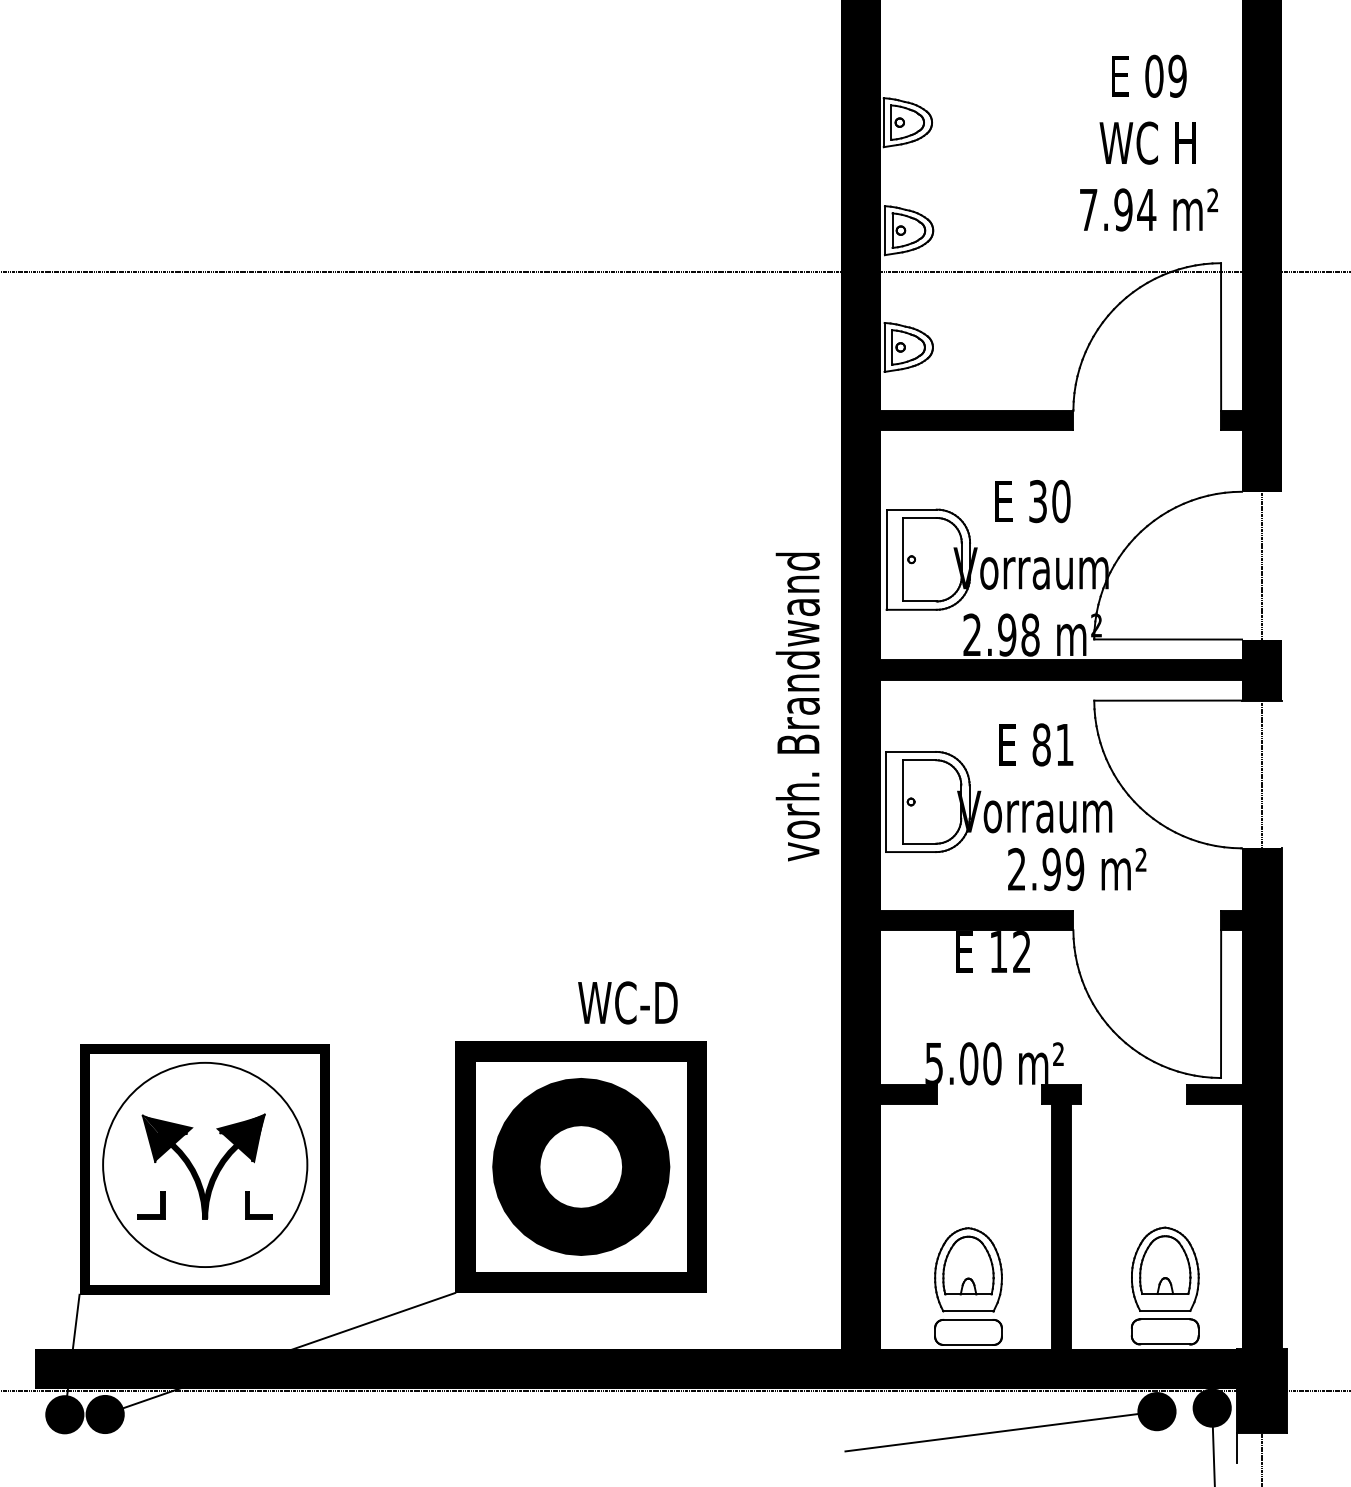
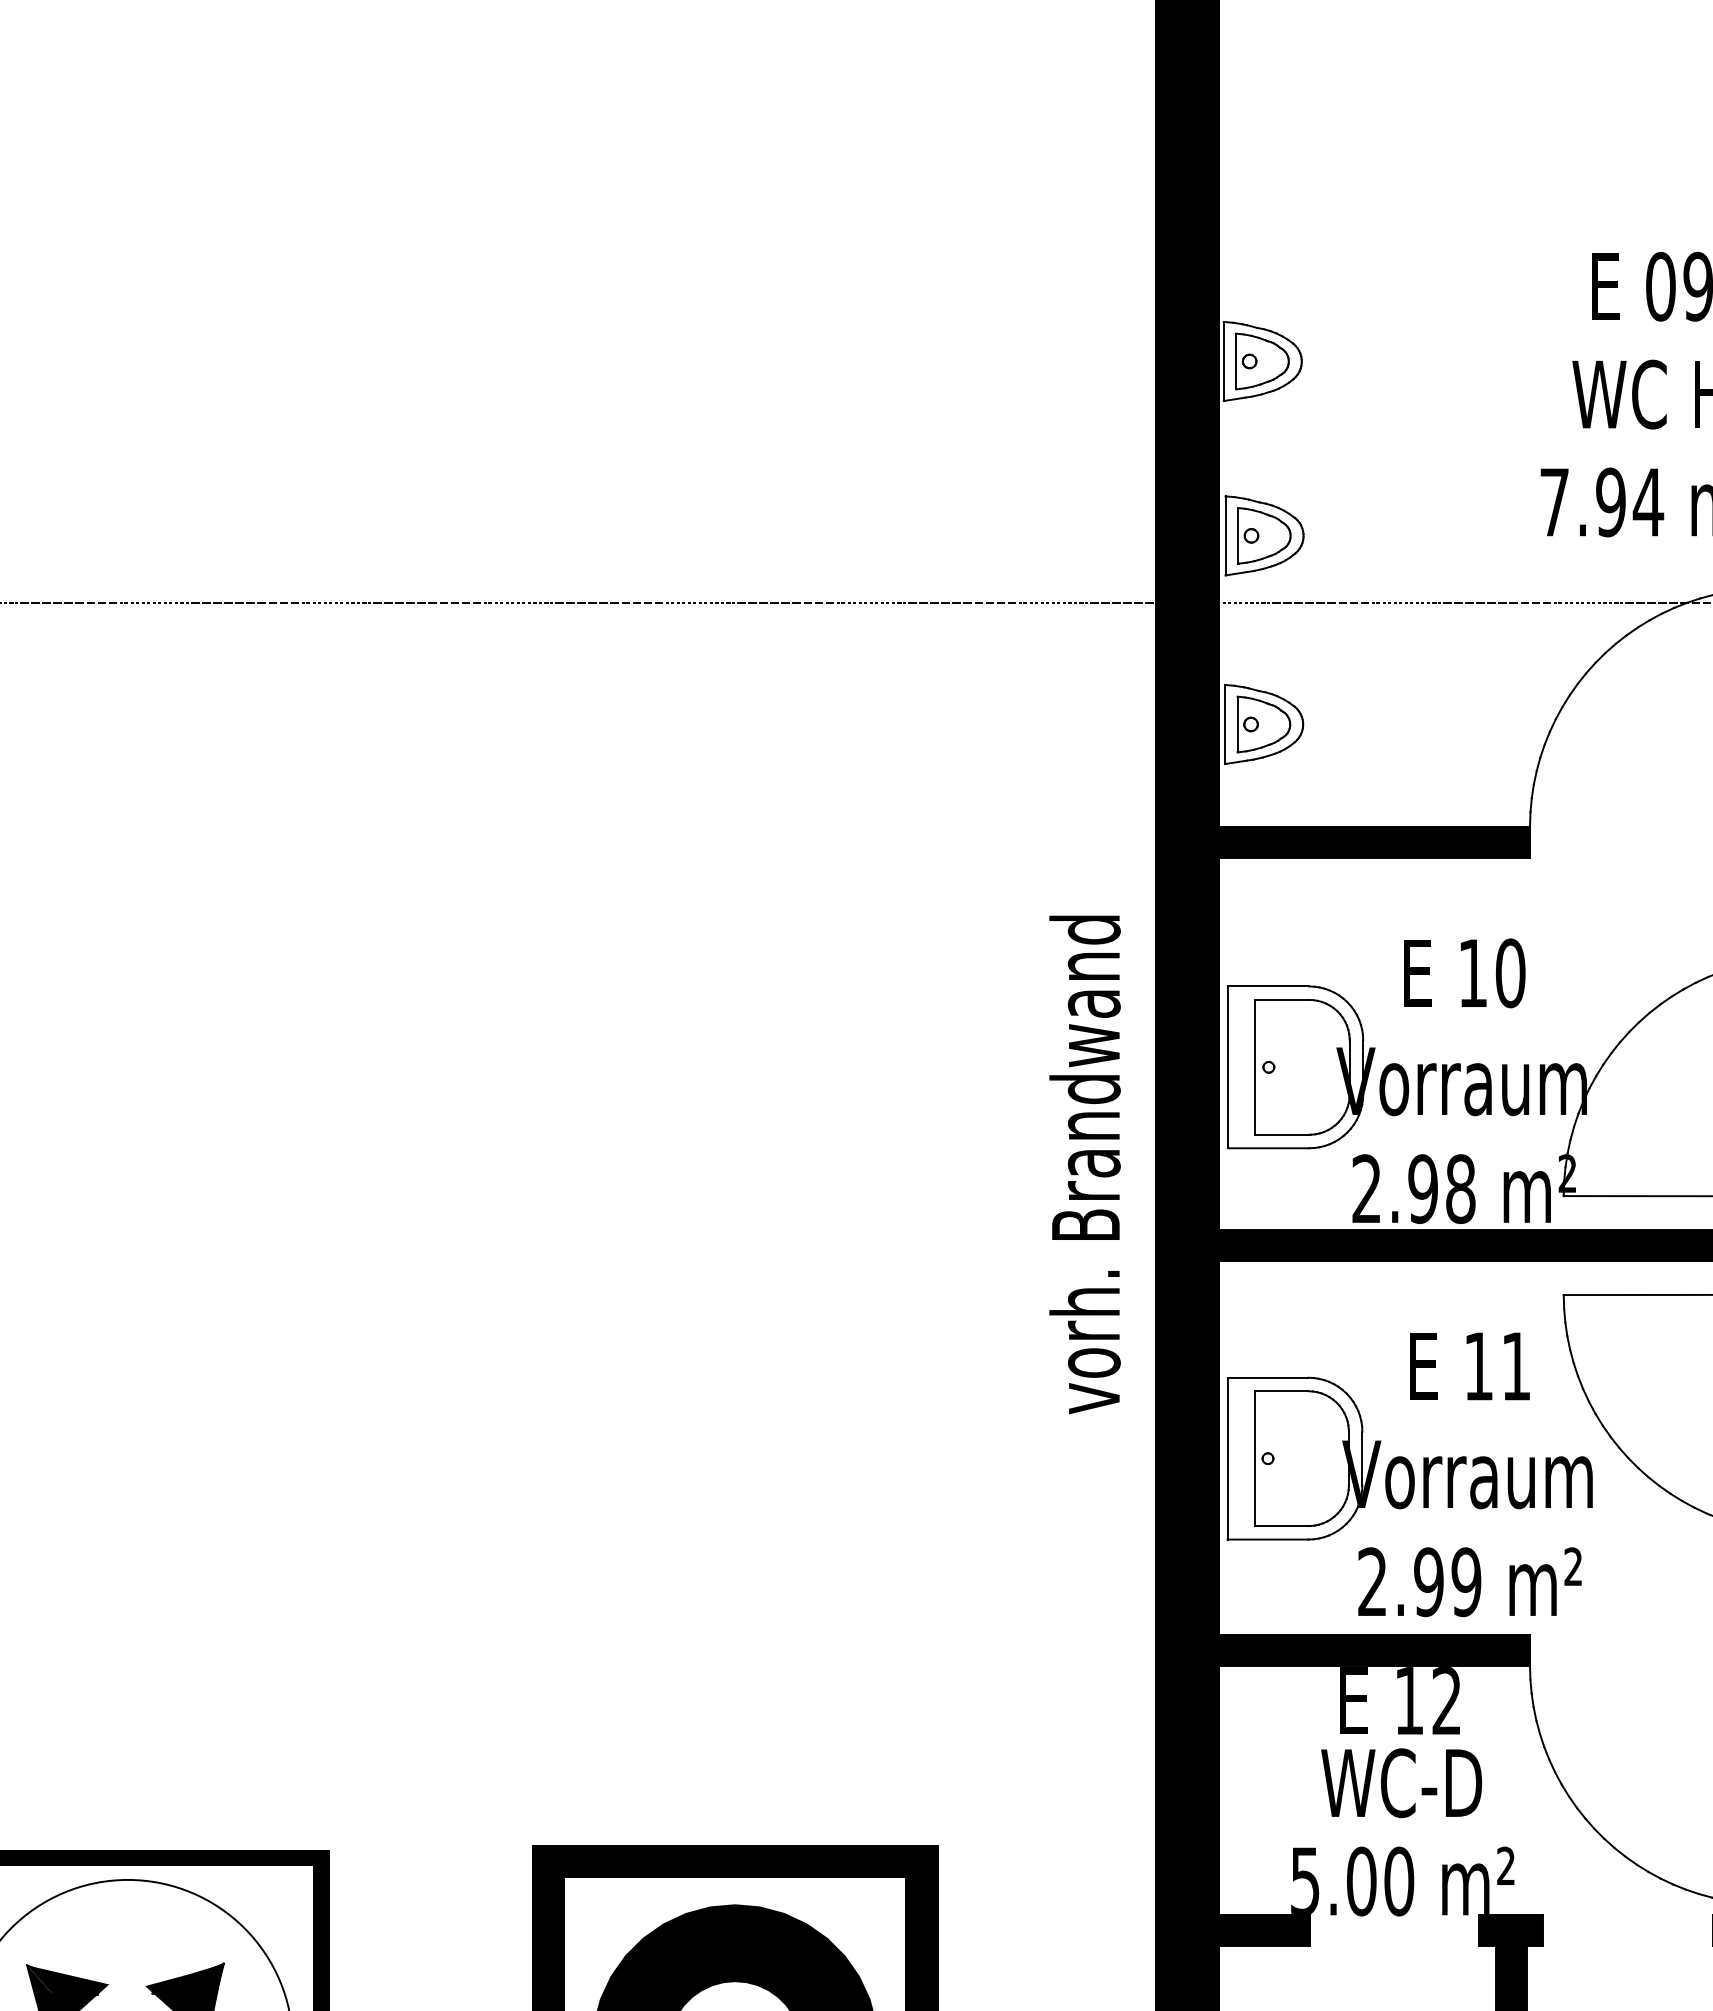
text: (1037, 501) -> (1472, 973), 30 -> 10
text: (797, 706) -> (1084, 1163), moved
text: (1041, 744) -> (1478, 1365), 81 -> 11
text: (1077, 869) -> (1470, 1582), moved
text: (627, 1002) -> (1400, 1782), moved

